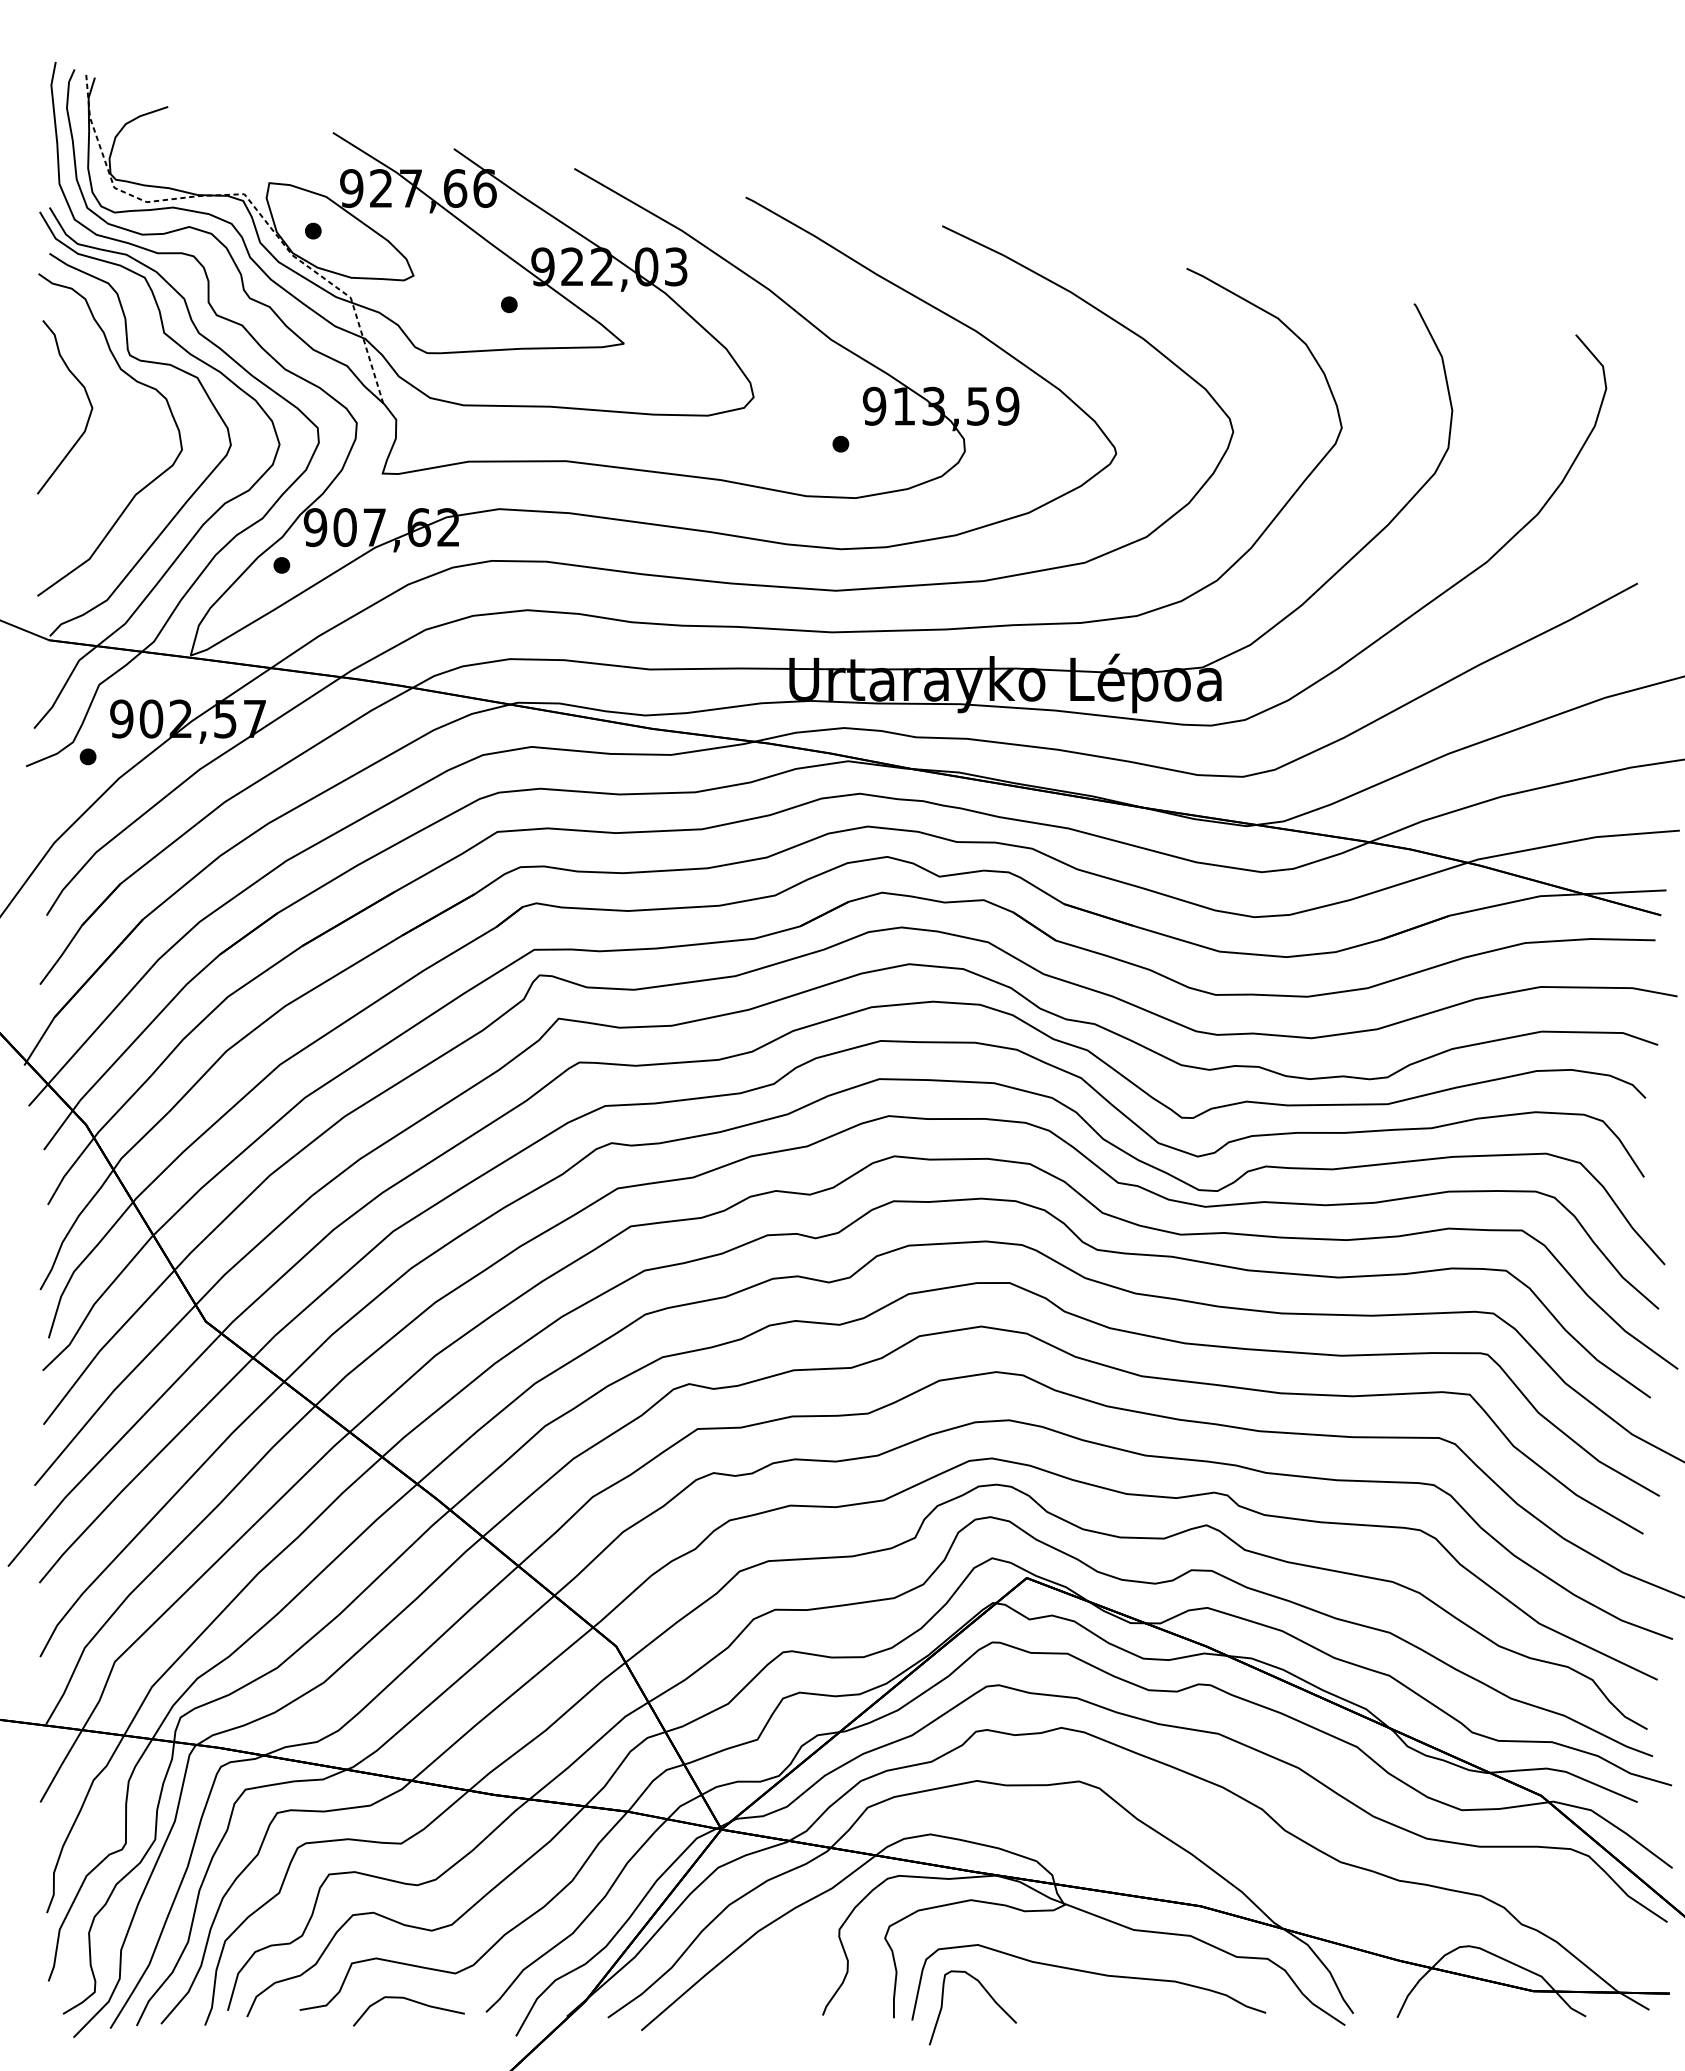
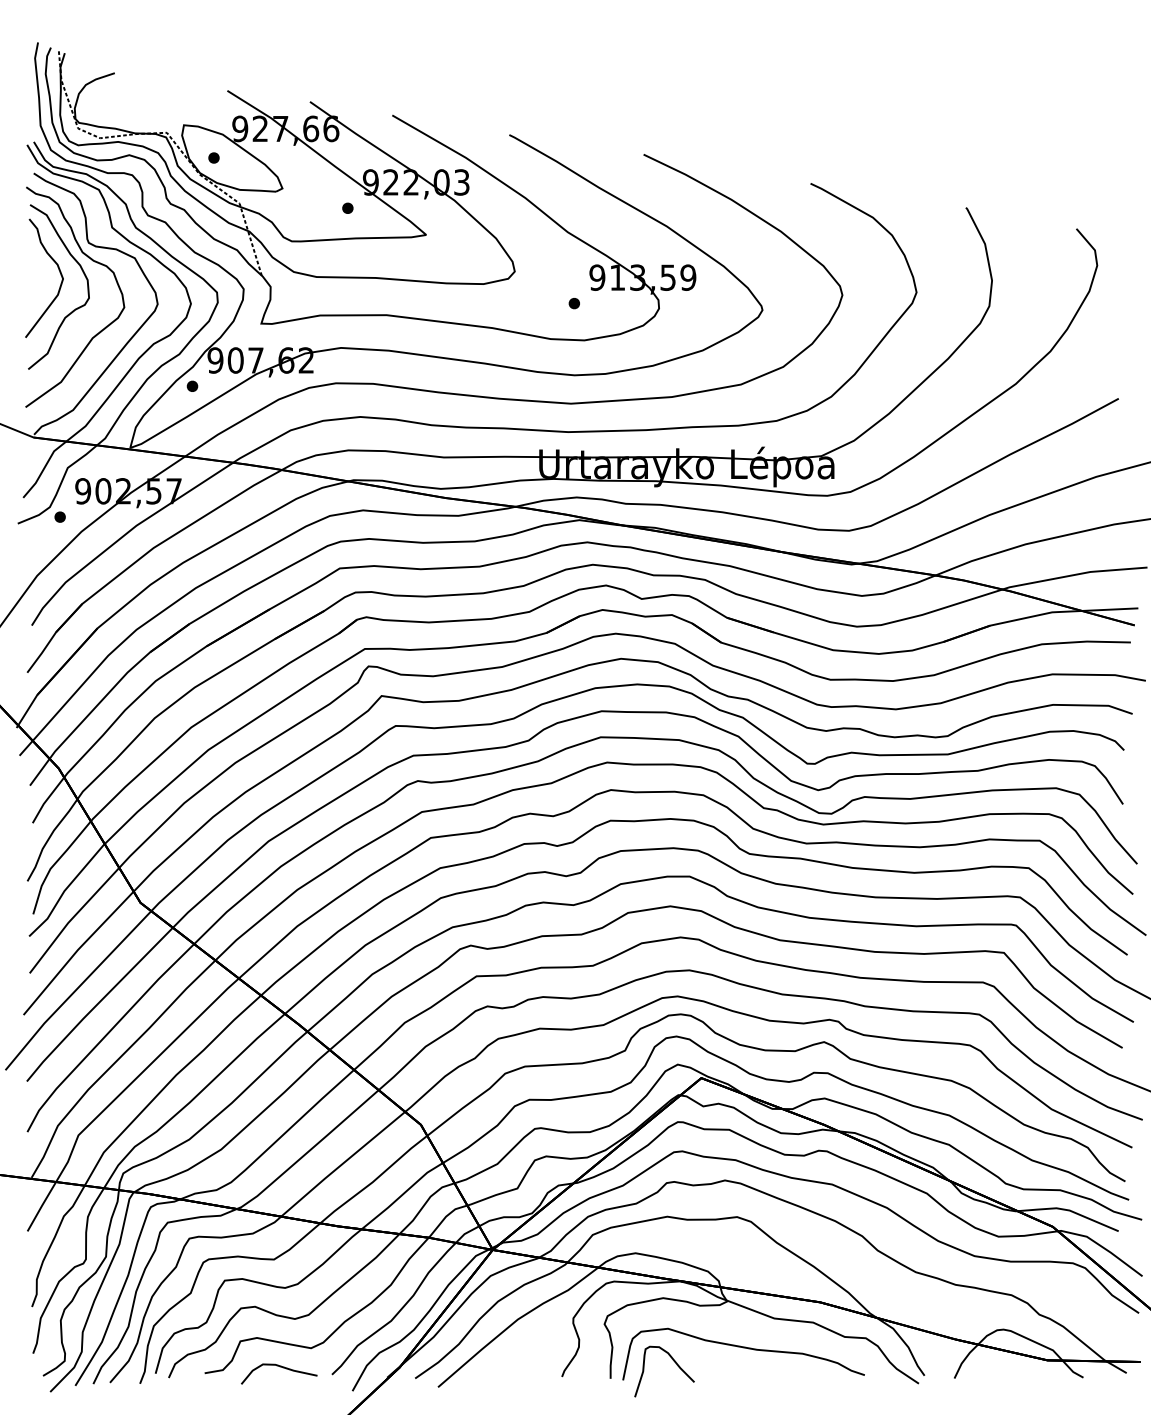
curve: (122, 401) -> (83, 274), added

